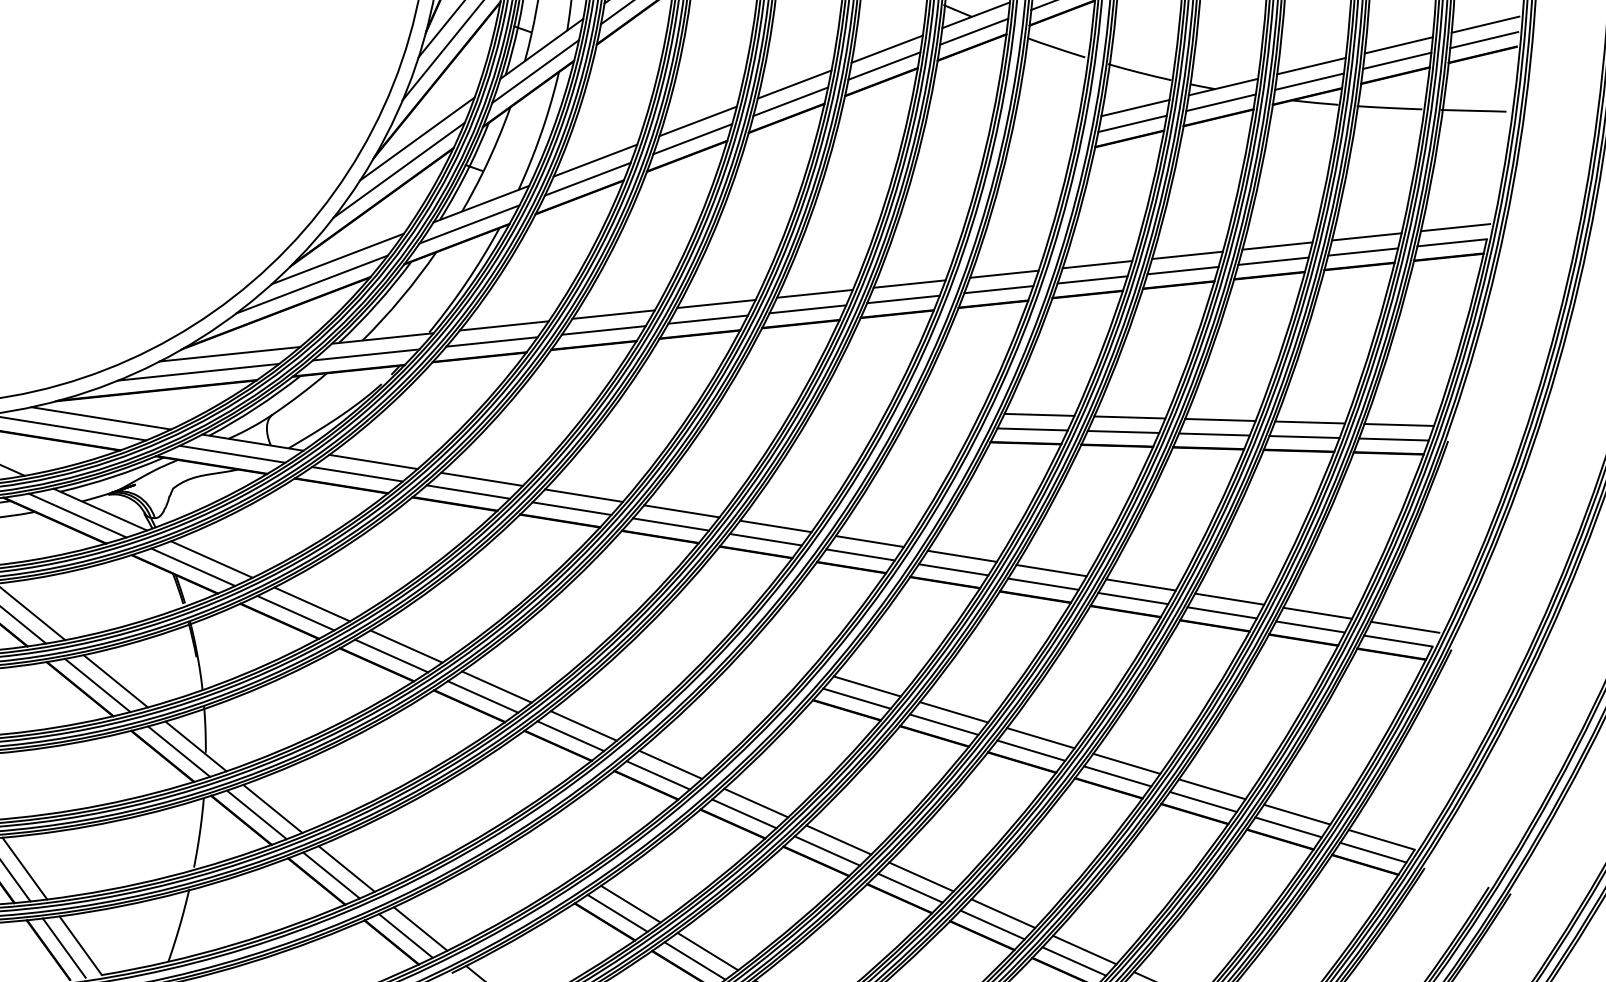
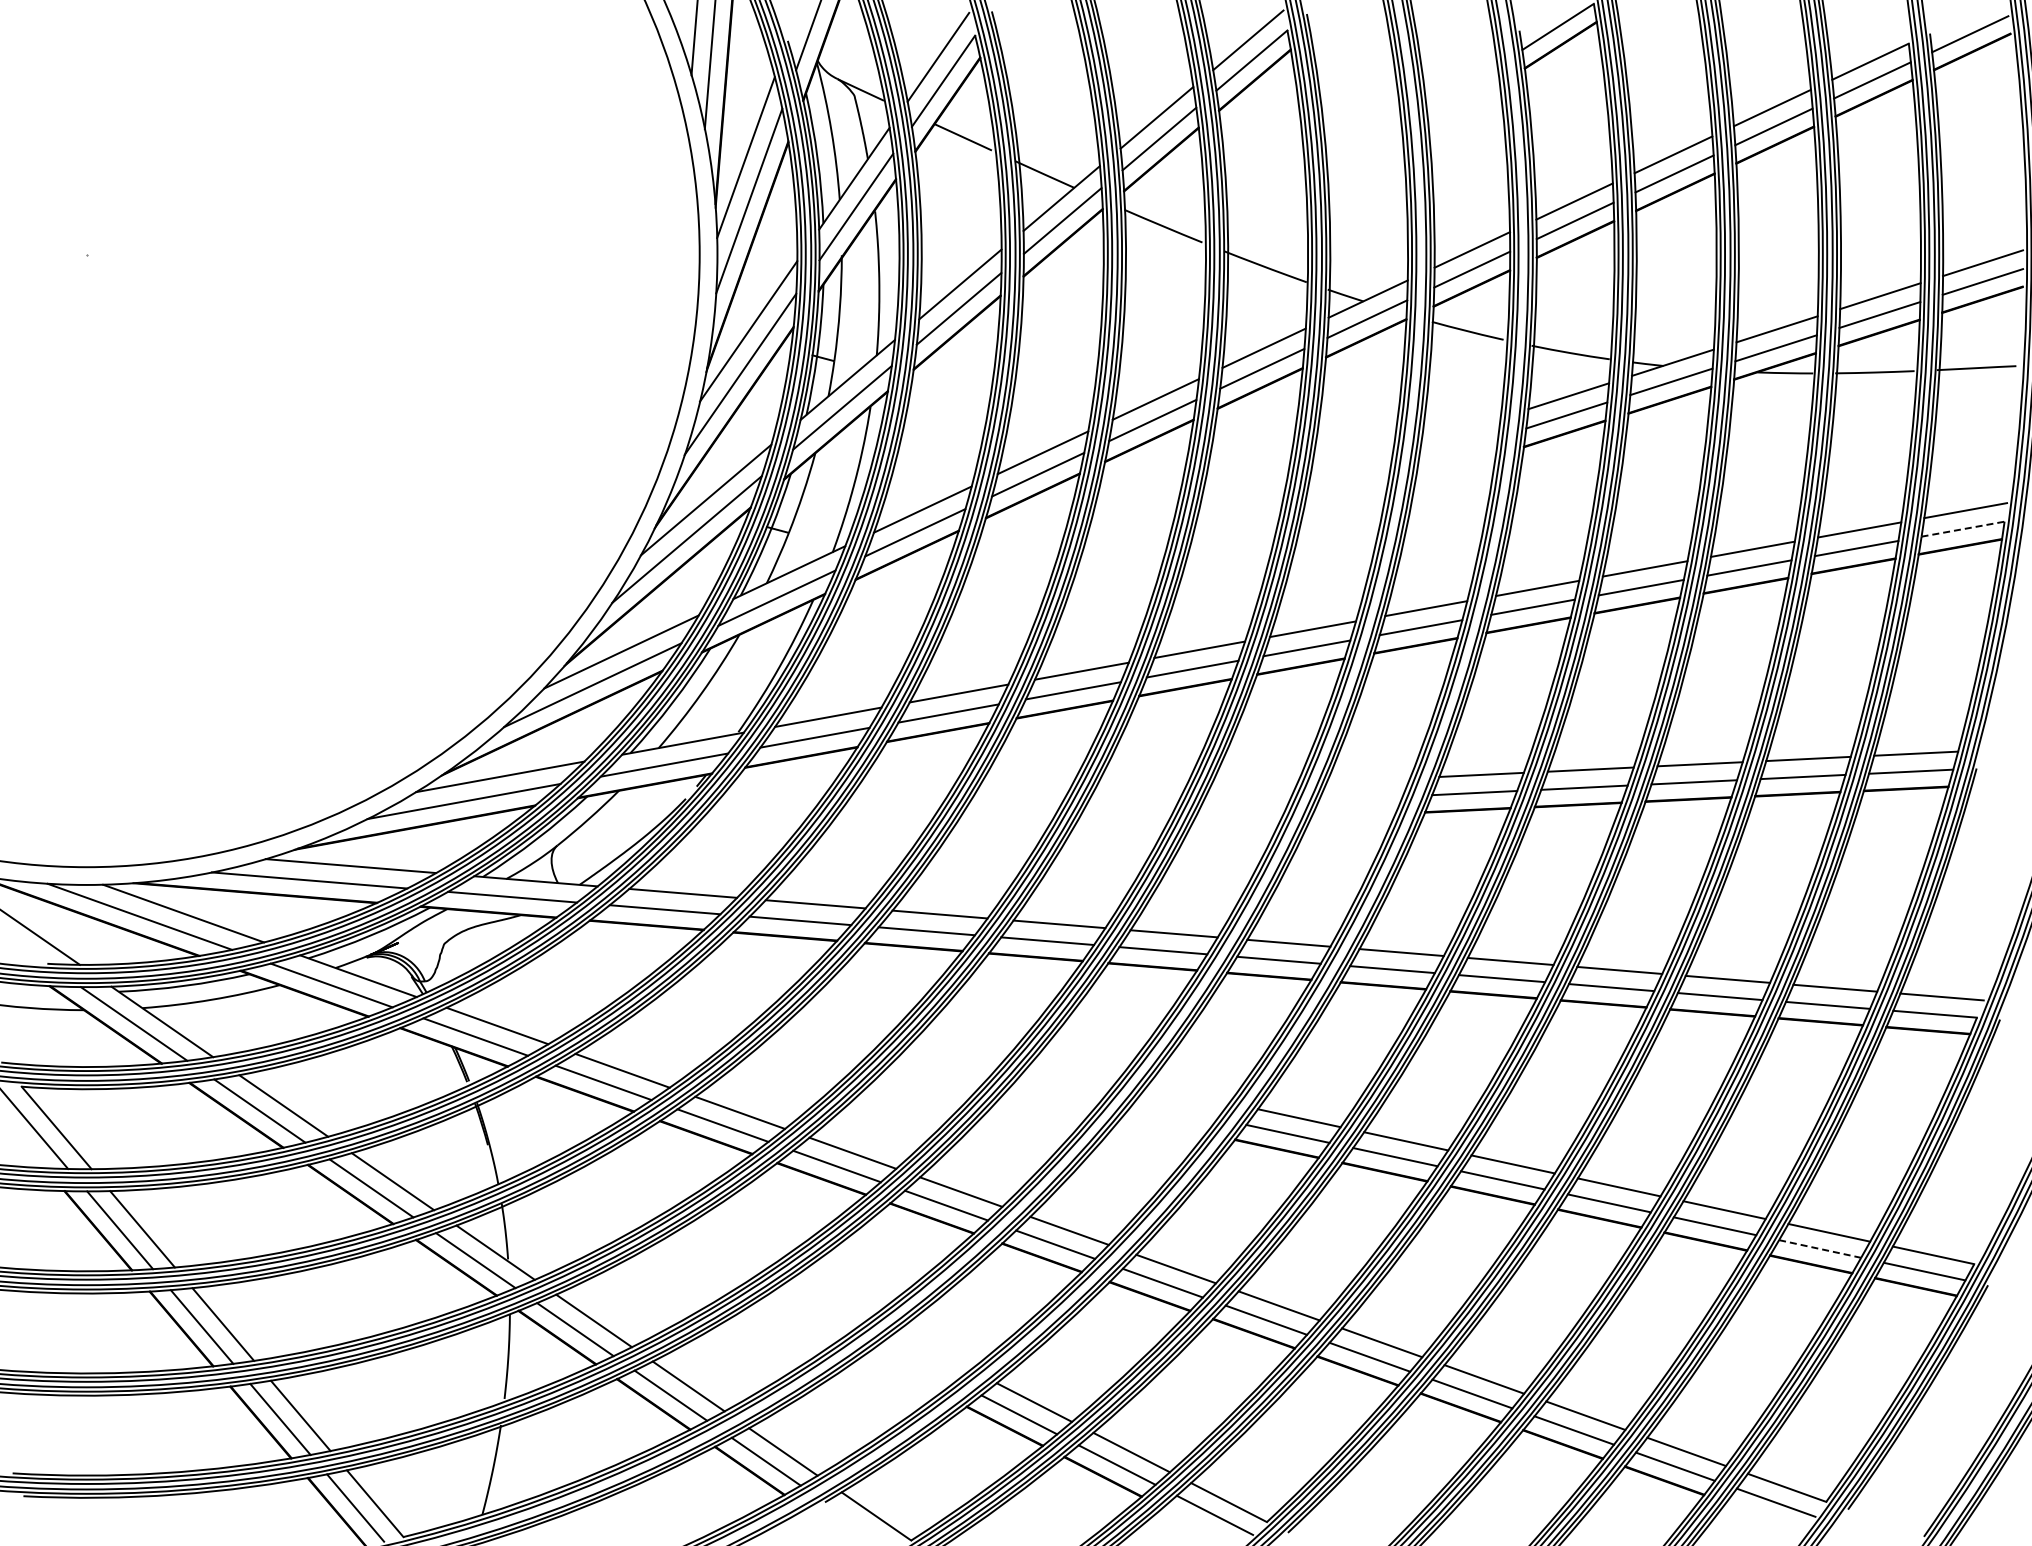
line: (1452, 243) -> (1963, 529), solid -> dashed
line: (1288, 827) -> (1820, 1249), solid -> dashed

